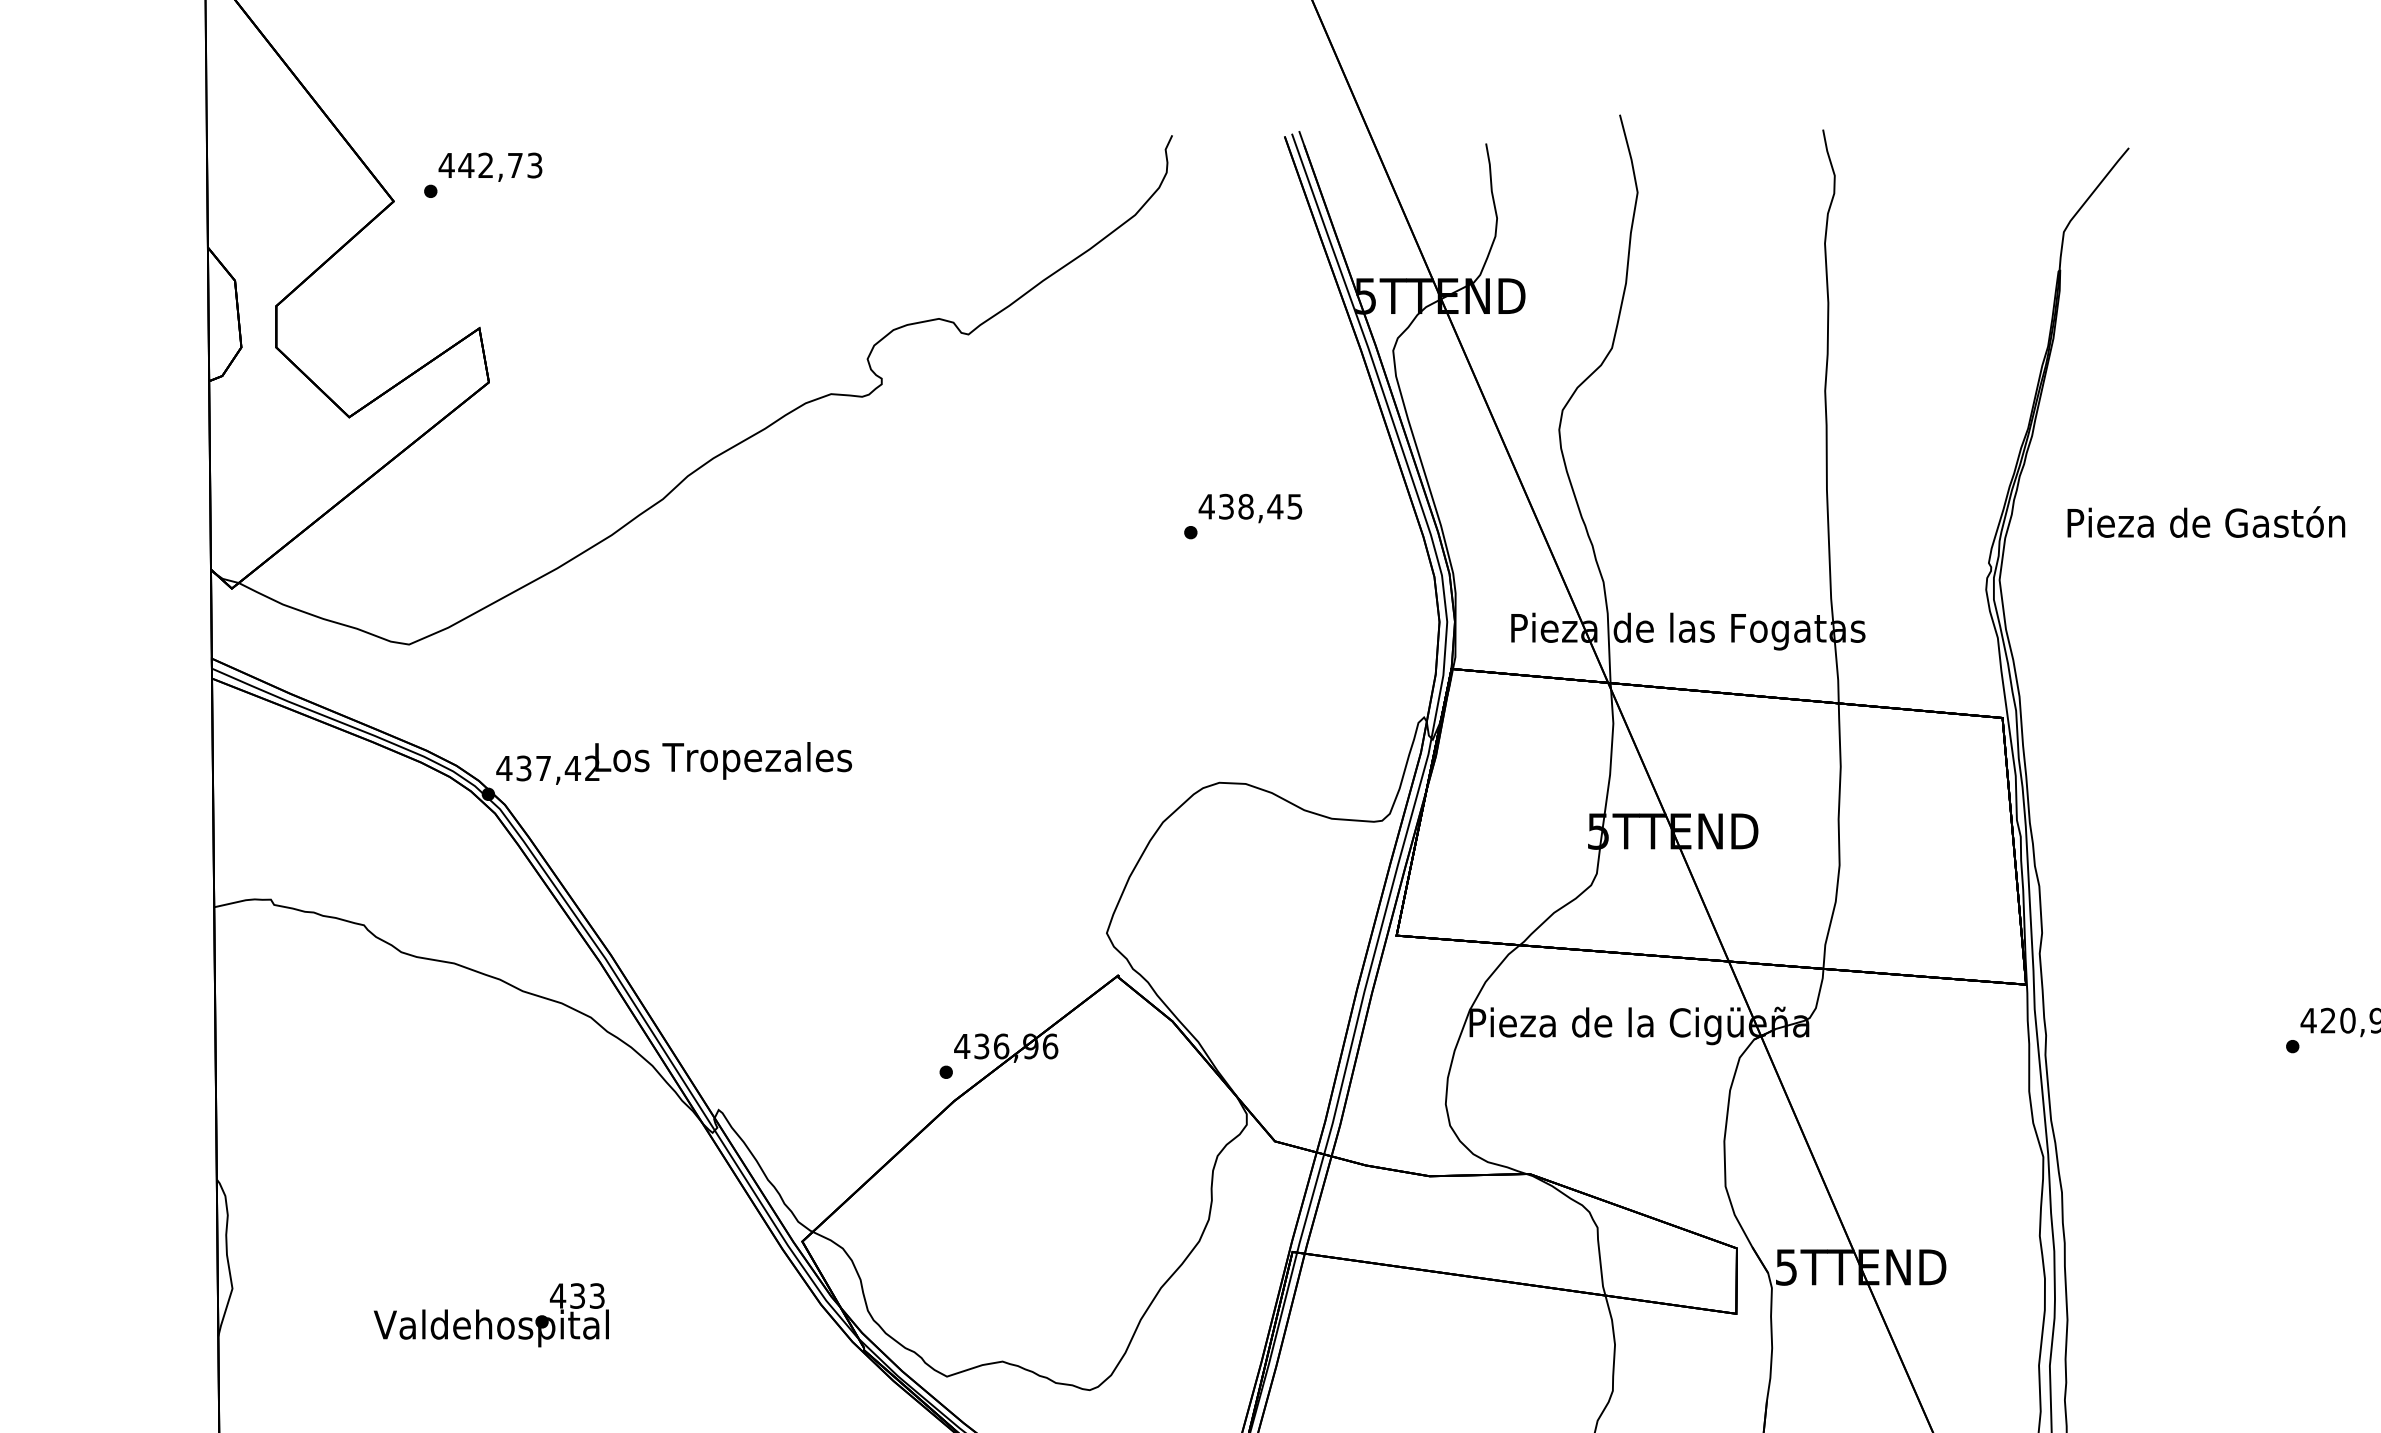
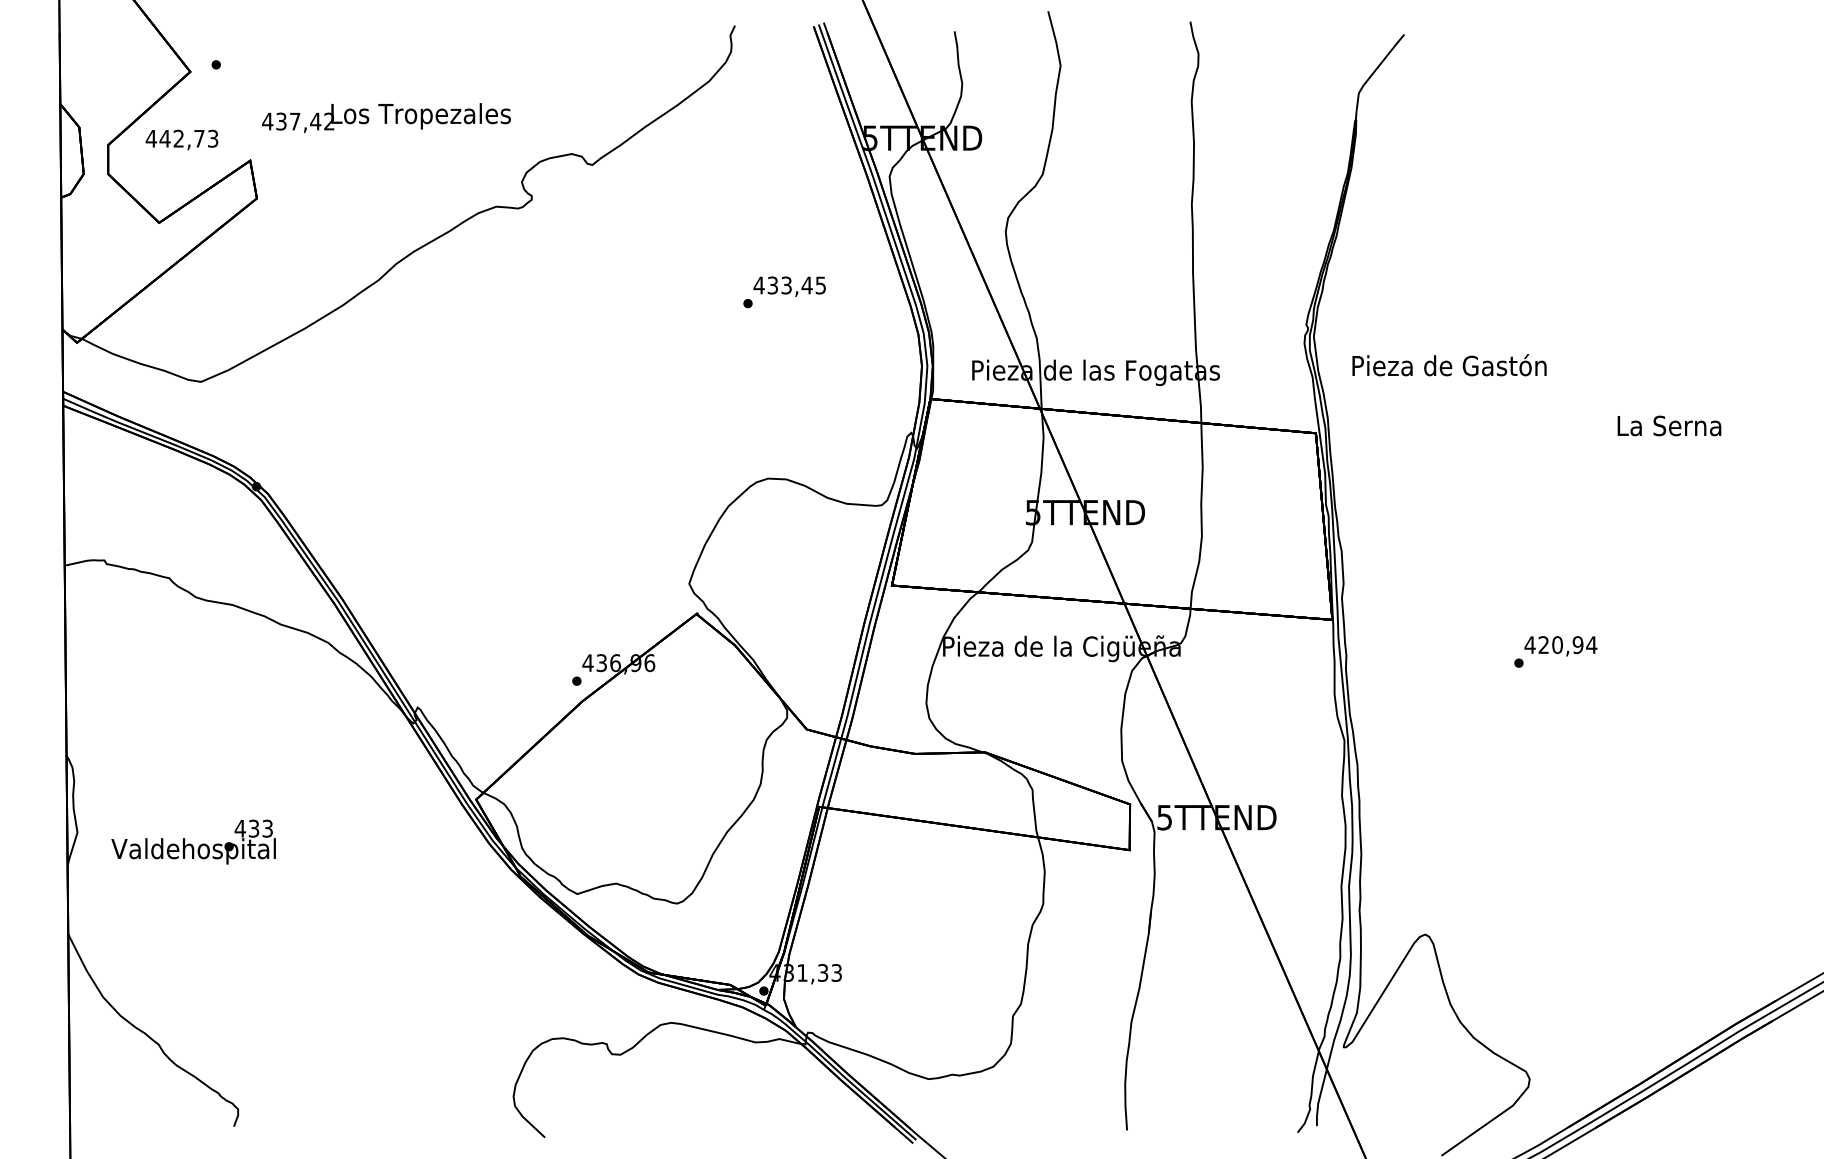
text: (489, 166) -> (181, 139), moved
text: (1245, 506) -> (786, 285), 438,45 -> 433,45
text: (2206, 522) -> (1449, 365), moved
text: (674, 764) -> (386, 118), moved
text: (491, 1314) -> (193, 841), moved

